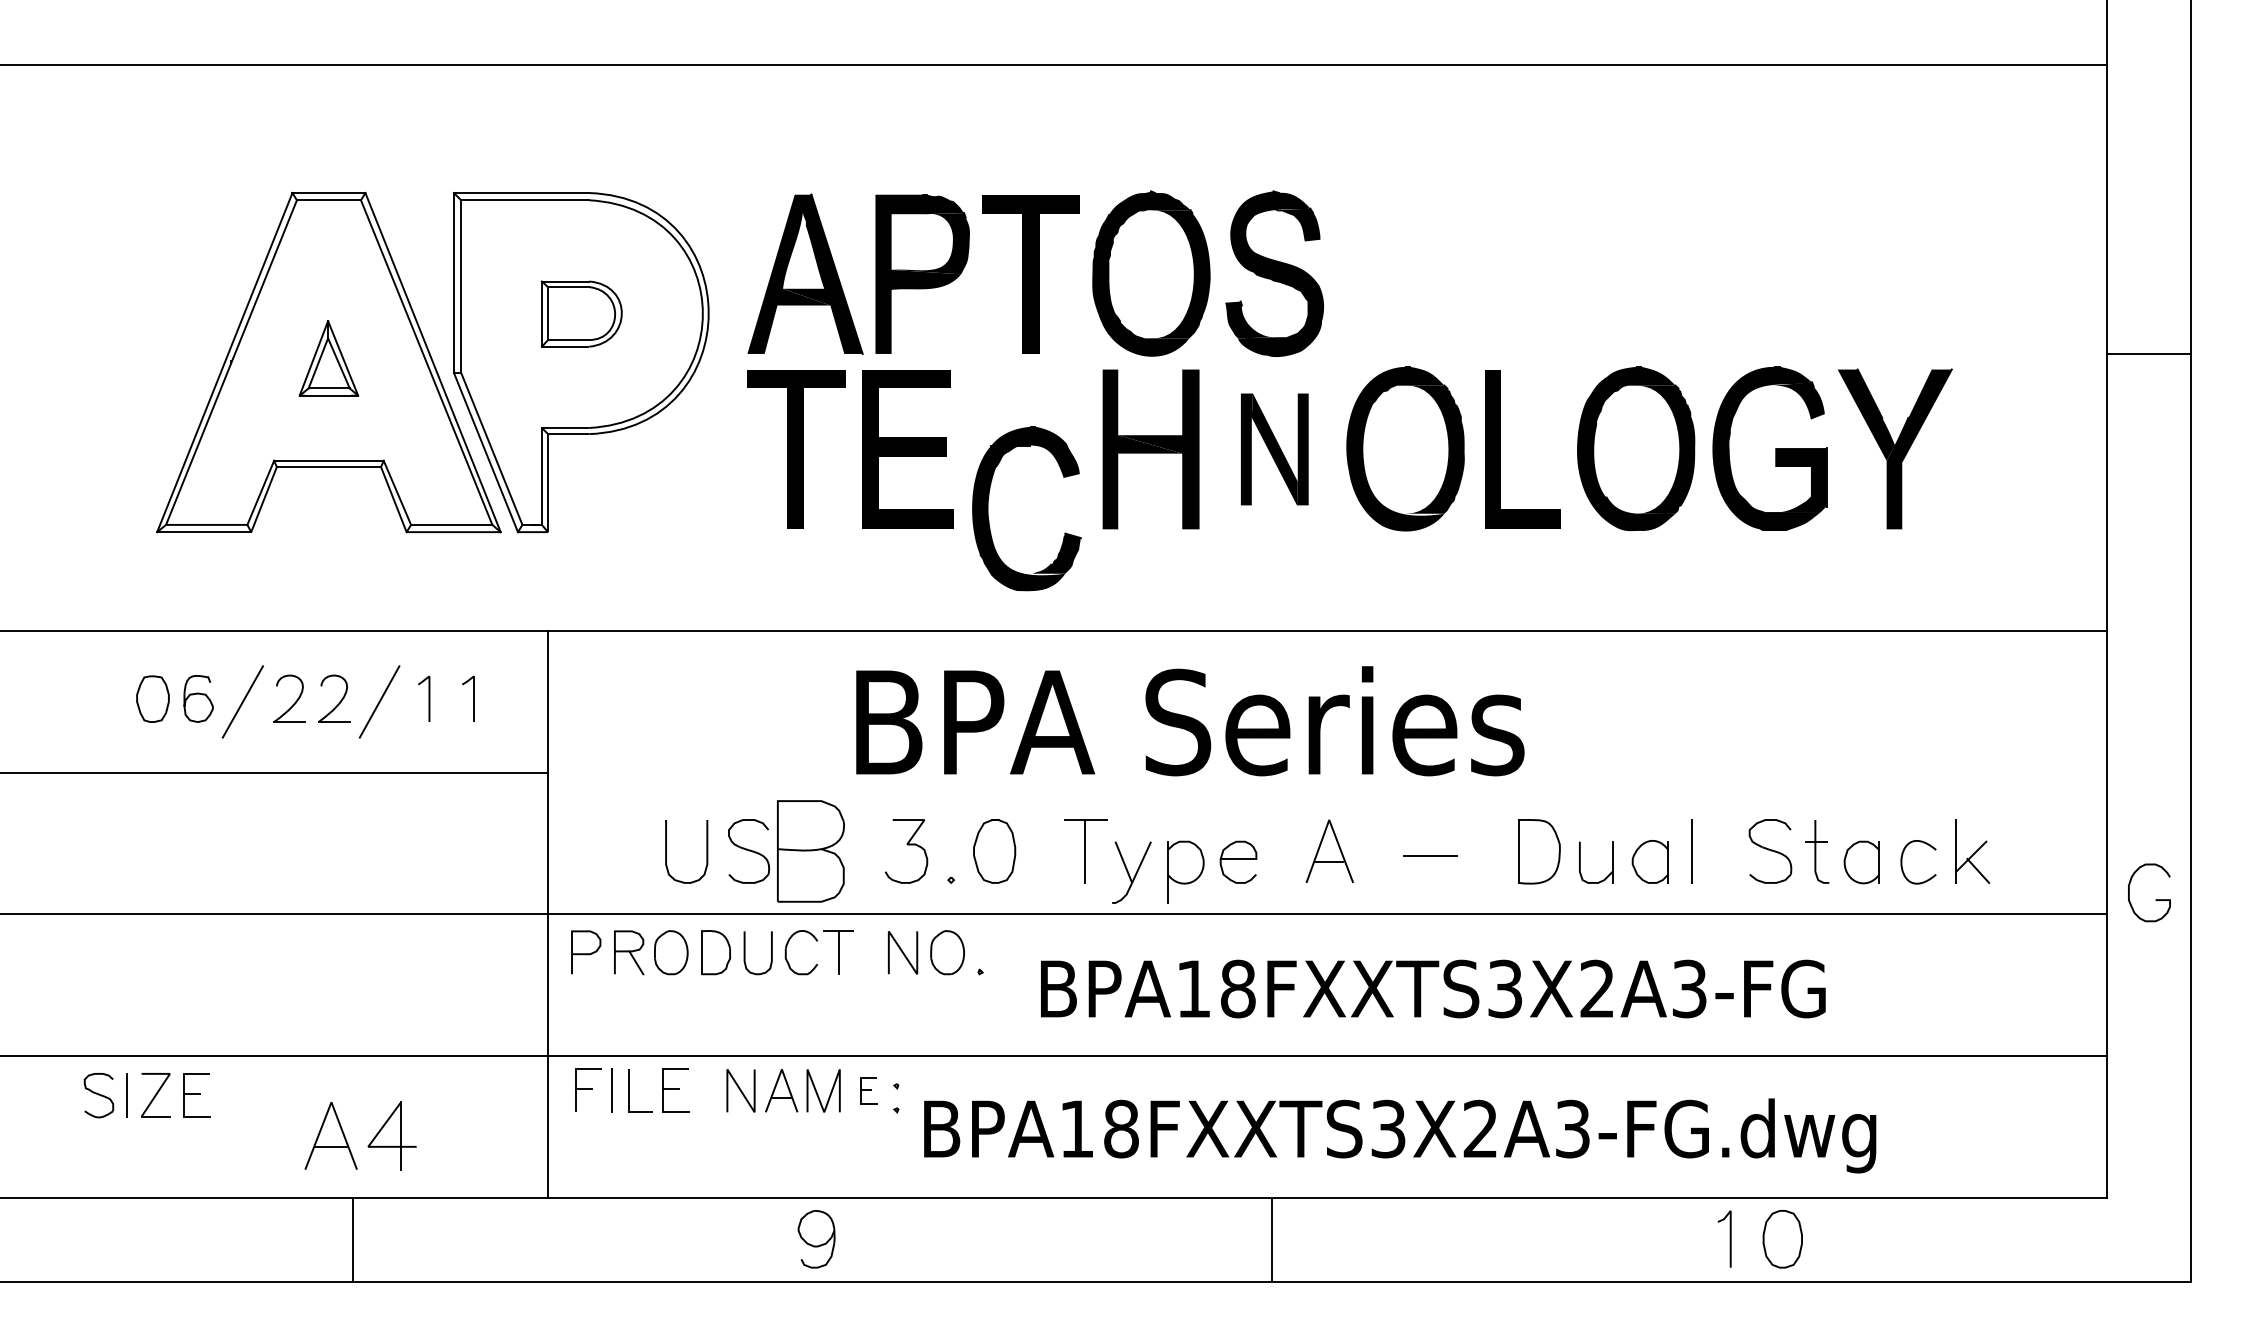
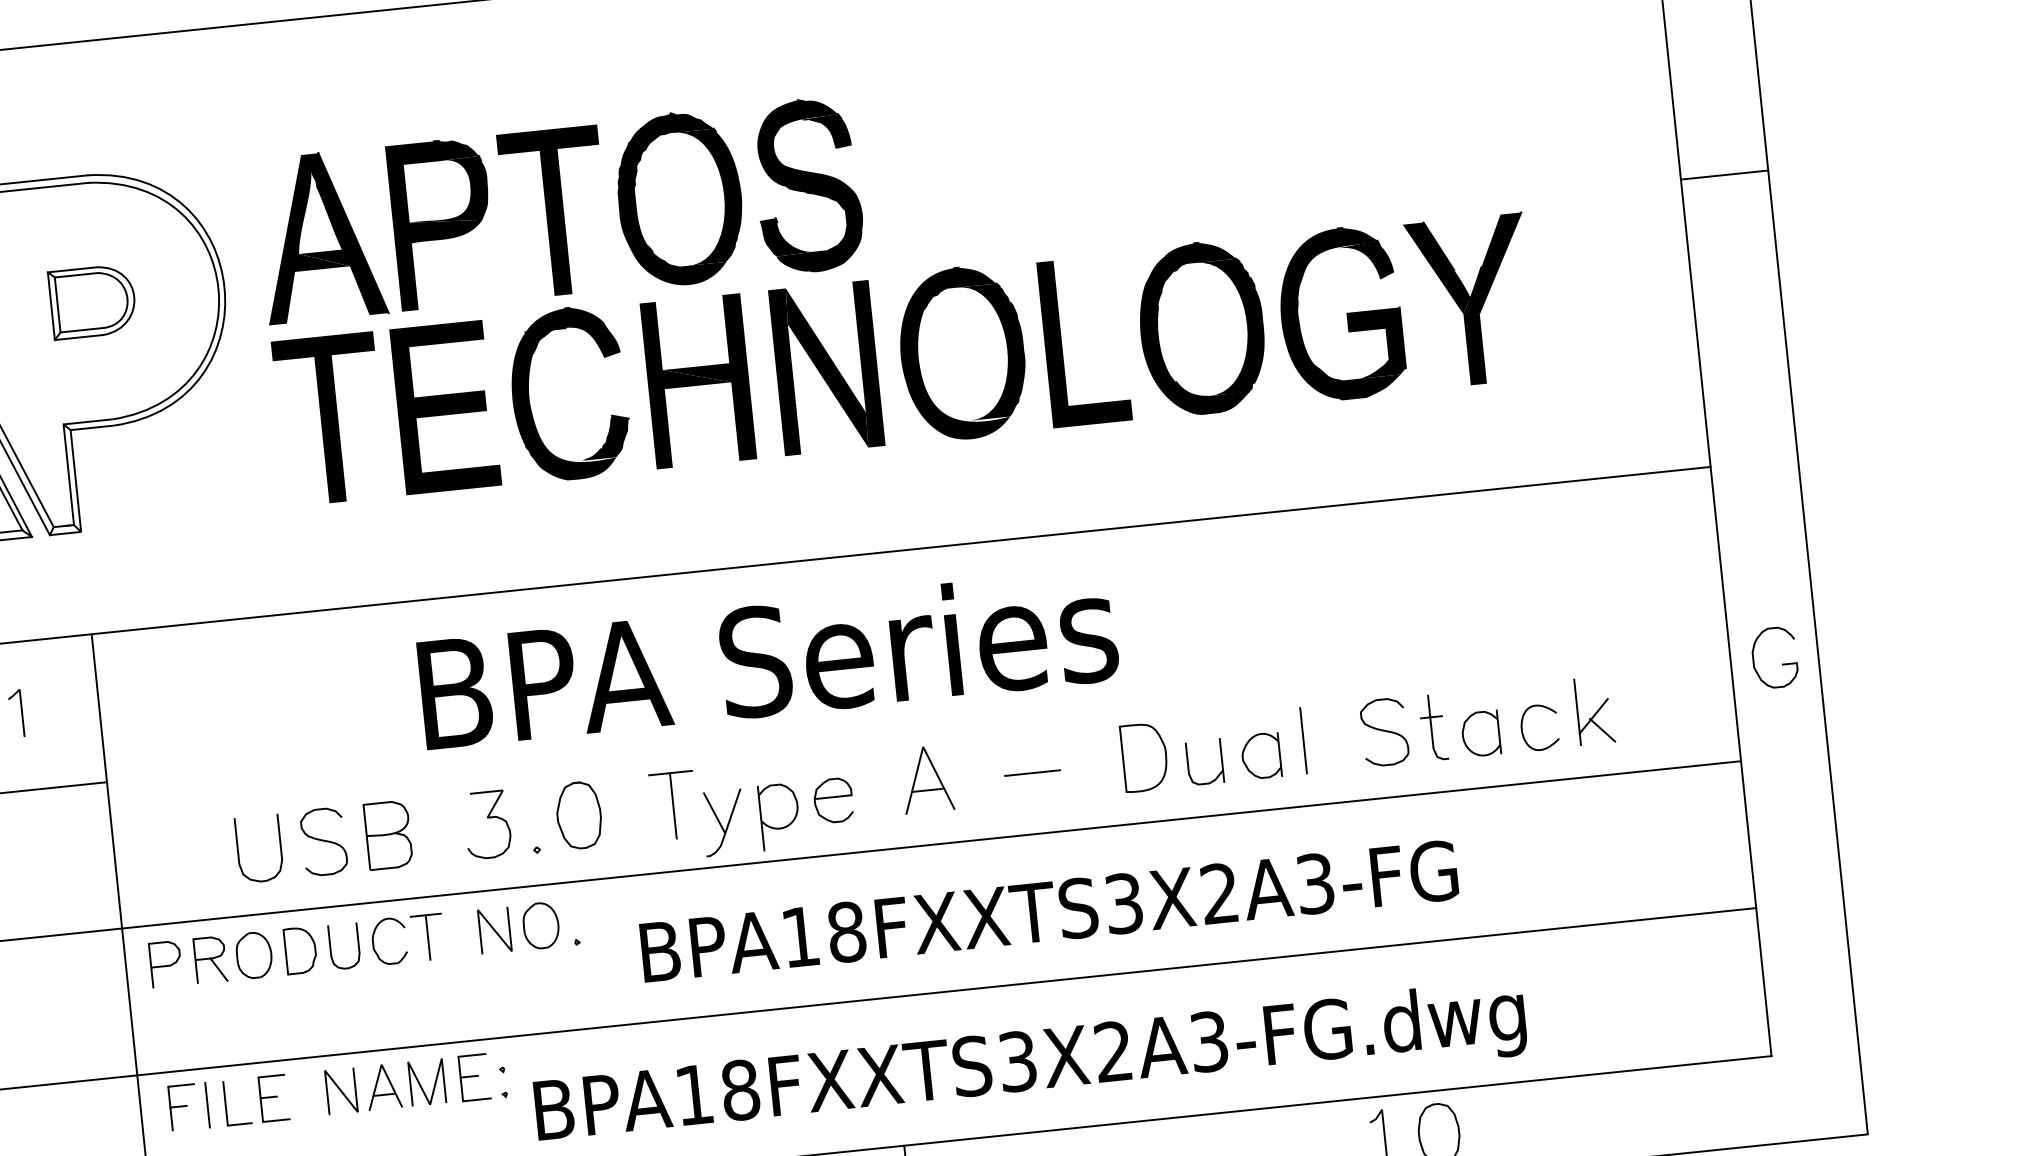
part: (1274, 449) -> (826, 368), size x1.43
part: (988, 508) -> (529, 397), moved
part: (810, 851) -> (387, 835), size x0.62
curve: (2155, 899) -> (1781, 664), moved
part: (869, 1090) -> (474, 1077), size x1.67

